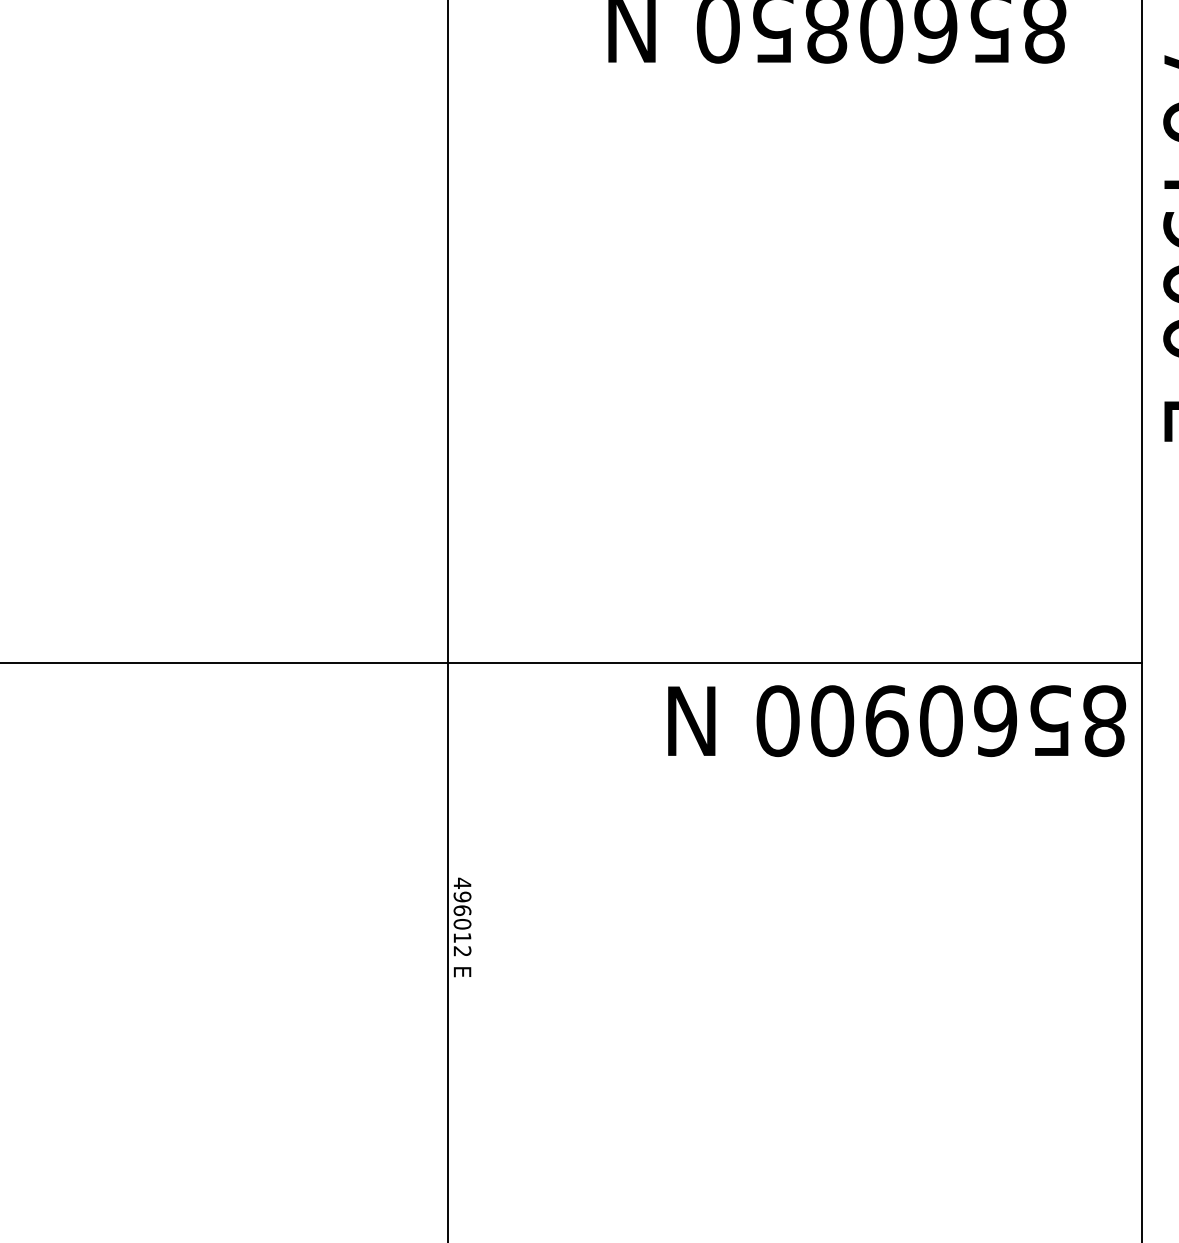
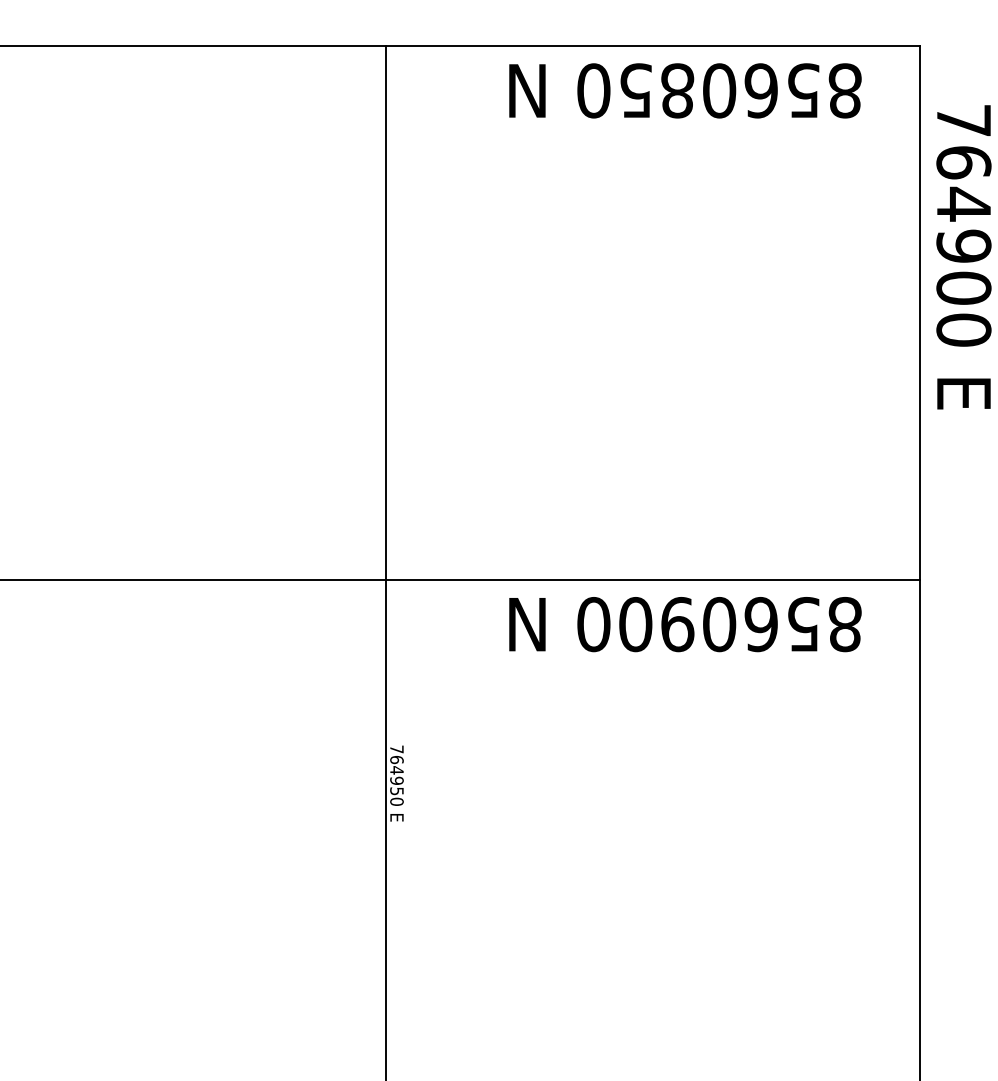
text: (897, 721) -> (685, 624), moved
text: (461, 917) -> (396, 775), 496012 -> 764950

